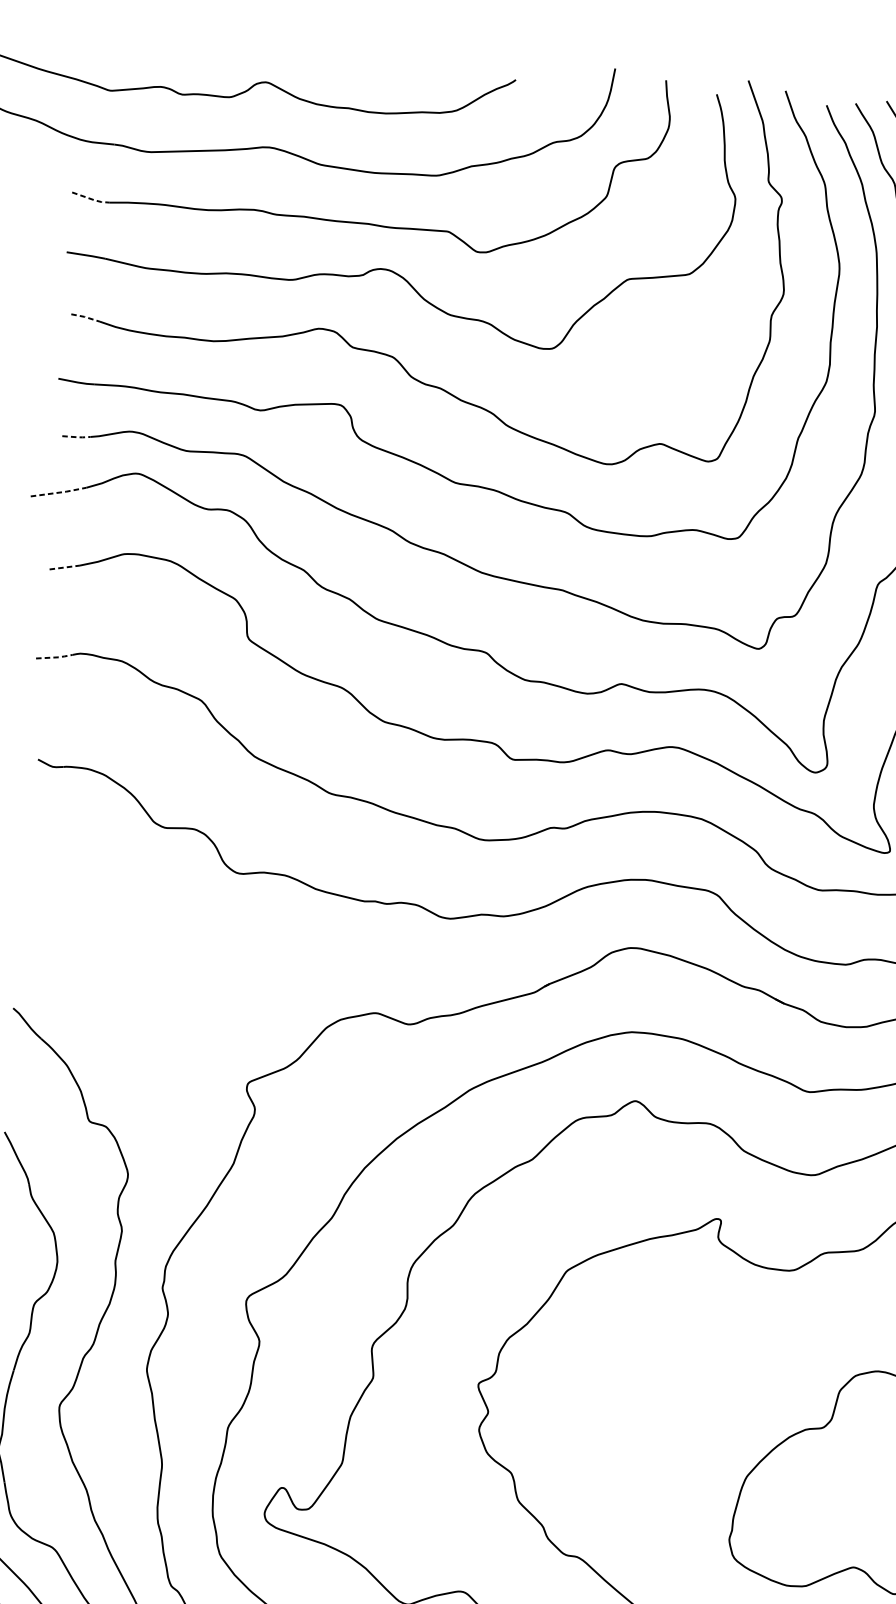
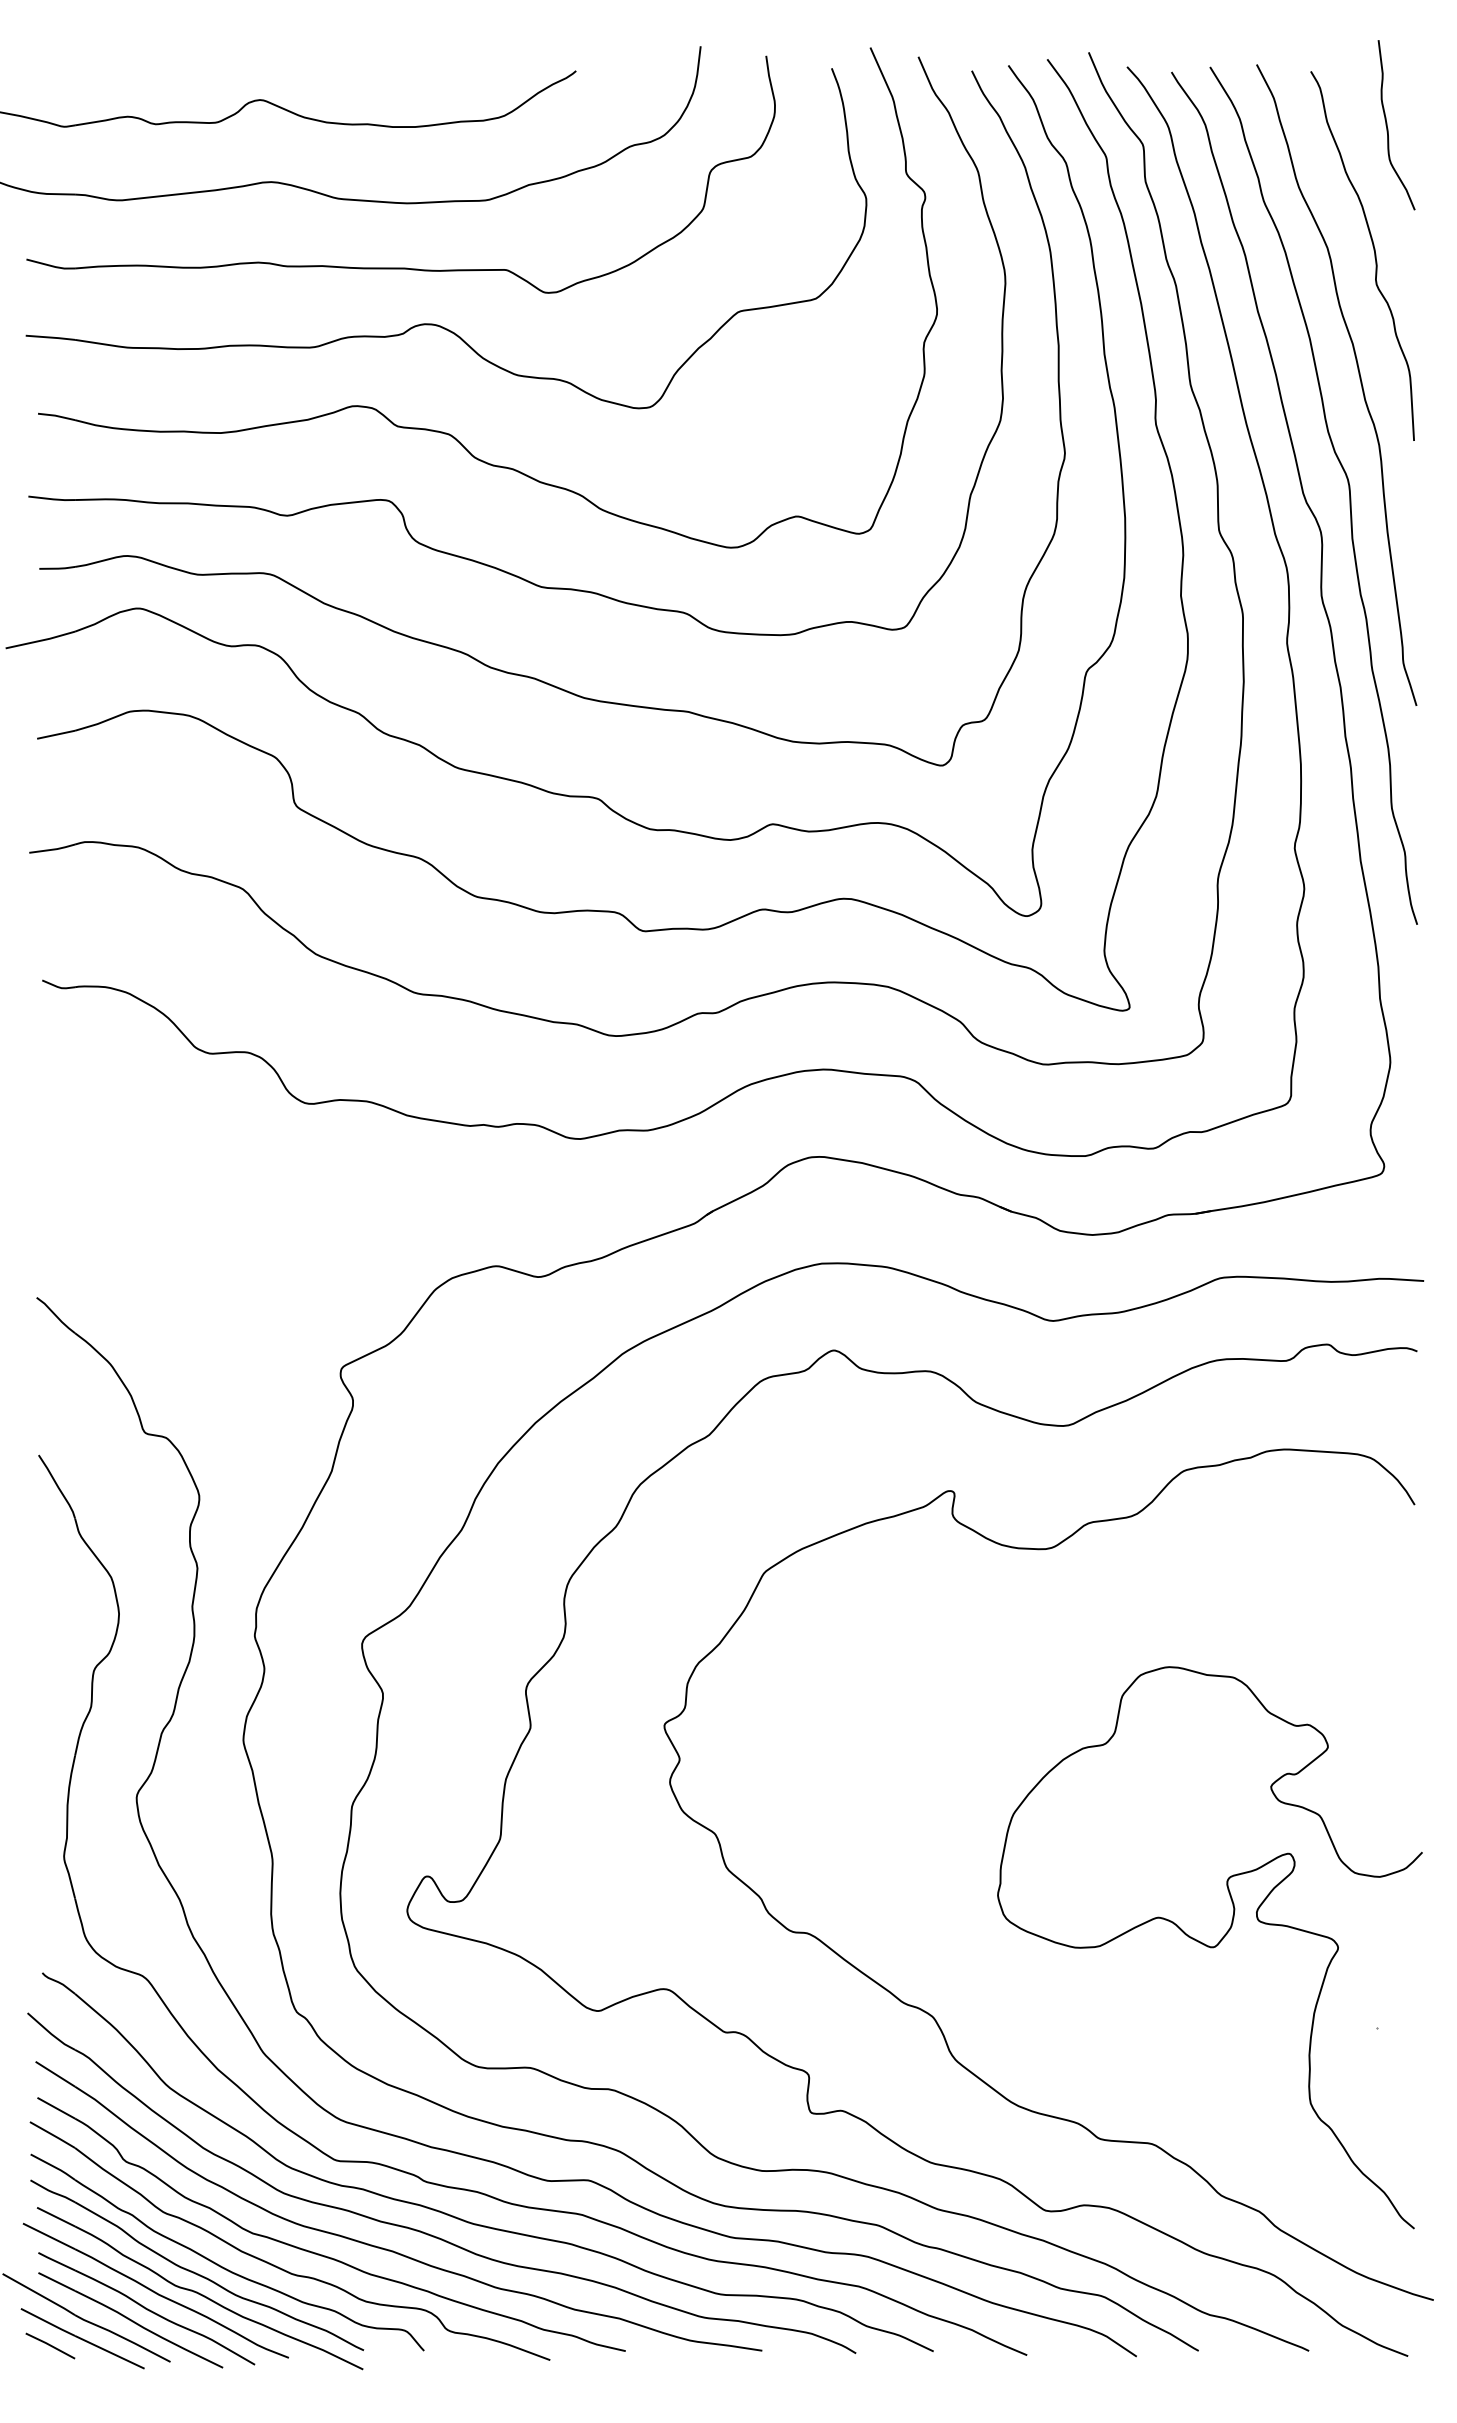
line: (91, 199) -> (51, 266), dashed -> solid
line: (85, 316) -> (56, 415), dashed -> solid
line: (77, 437) -> (58, 568), dashed -> solid
line: (59, 492) -> (41, 640), dashed -> solid
line: (65, 567) -> (56, 734), dashed -> solid
line: (56, 657) -> (54, 849), dashed -> solid

